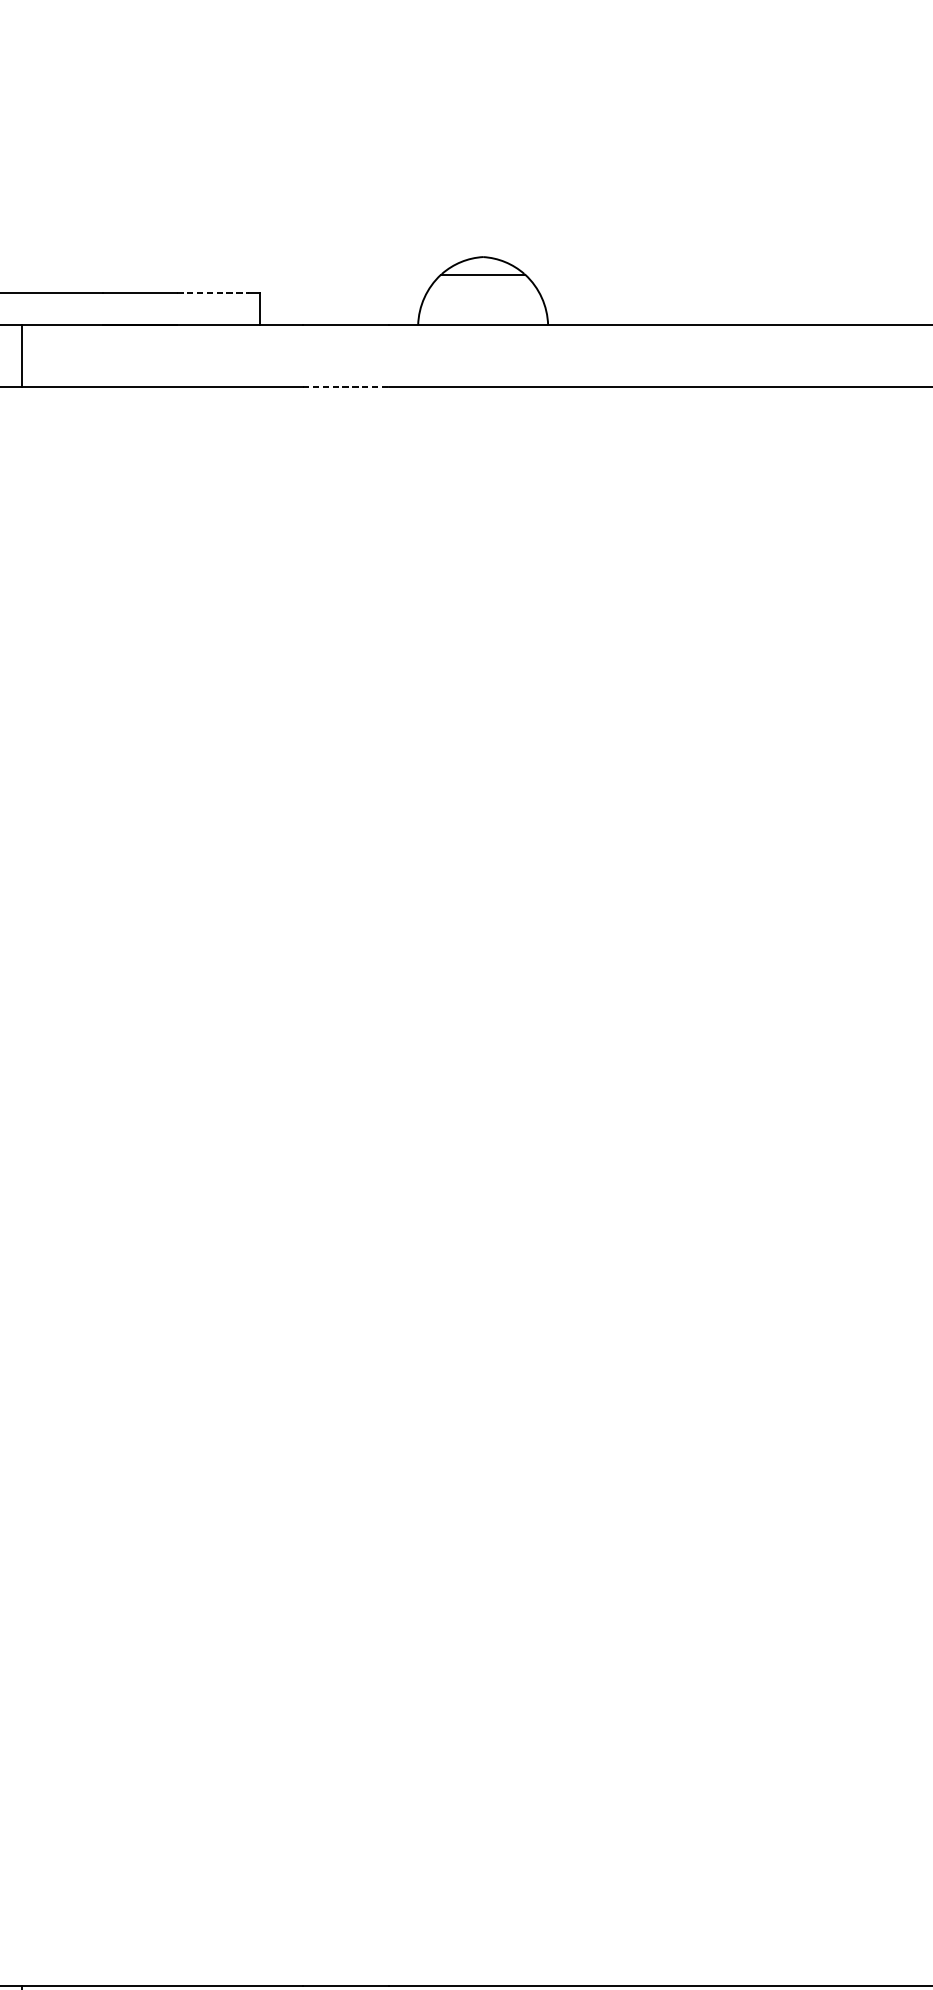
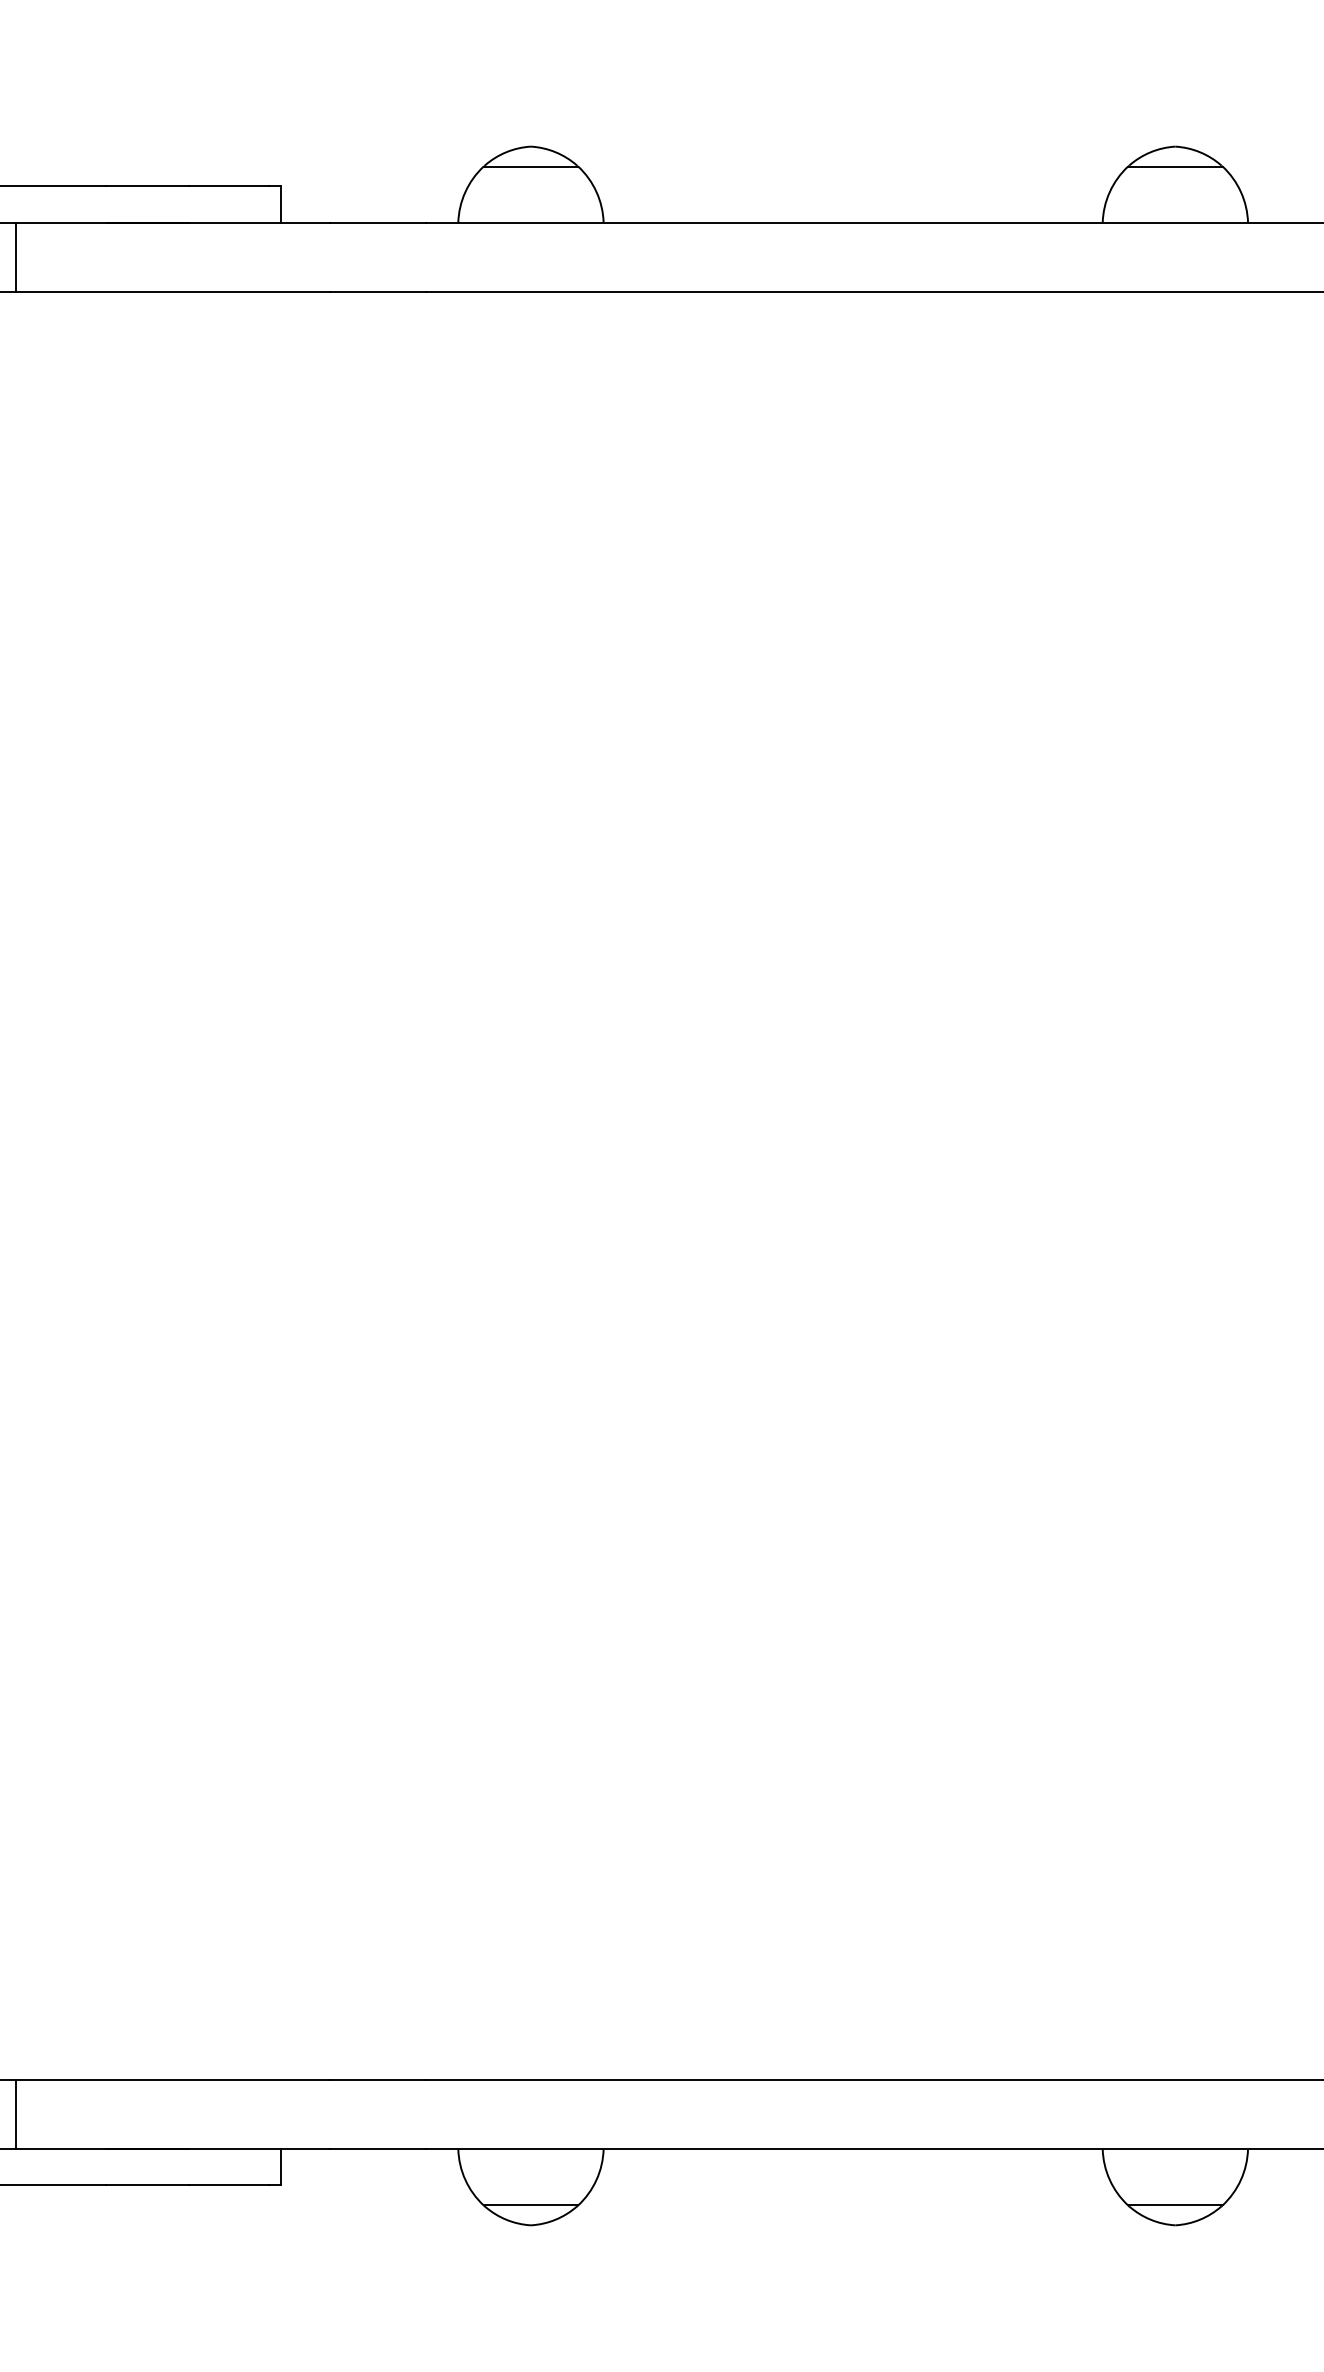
line: (212, 292) -> (228, 186), dashed -> solid
line: (346, 386) -> (378, 291), dashed -> solid

